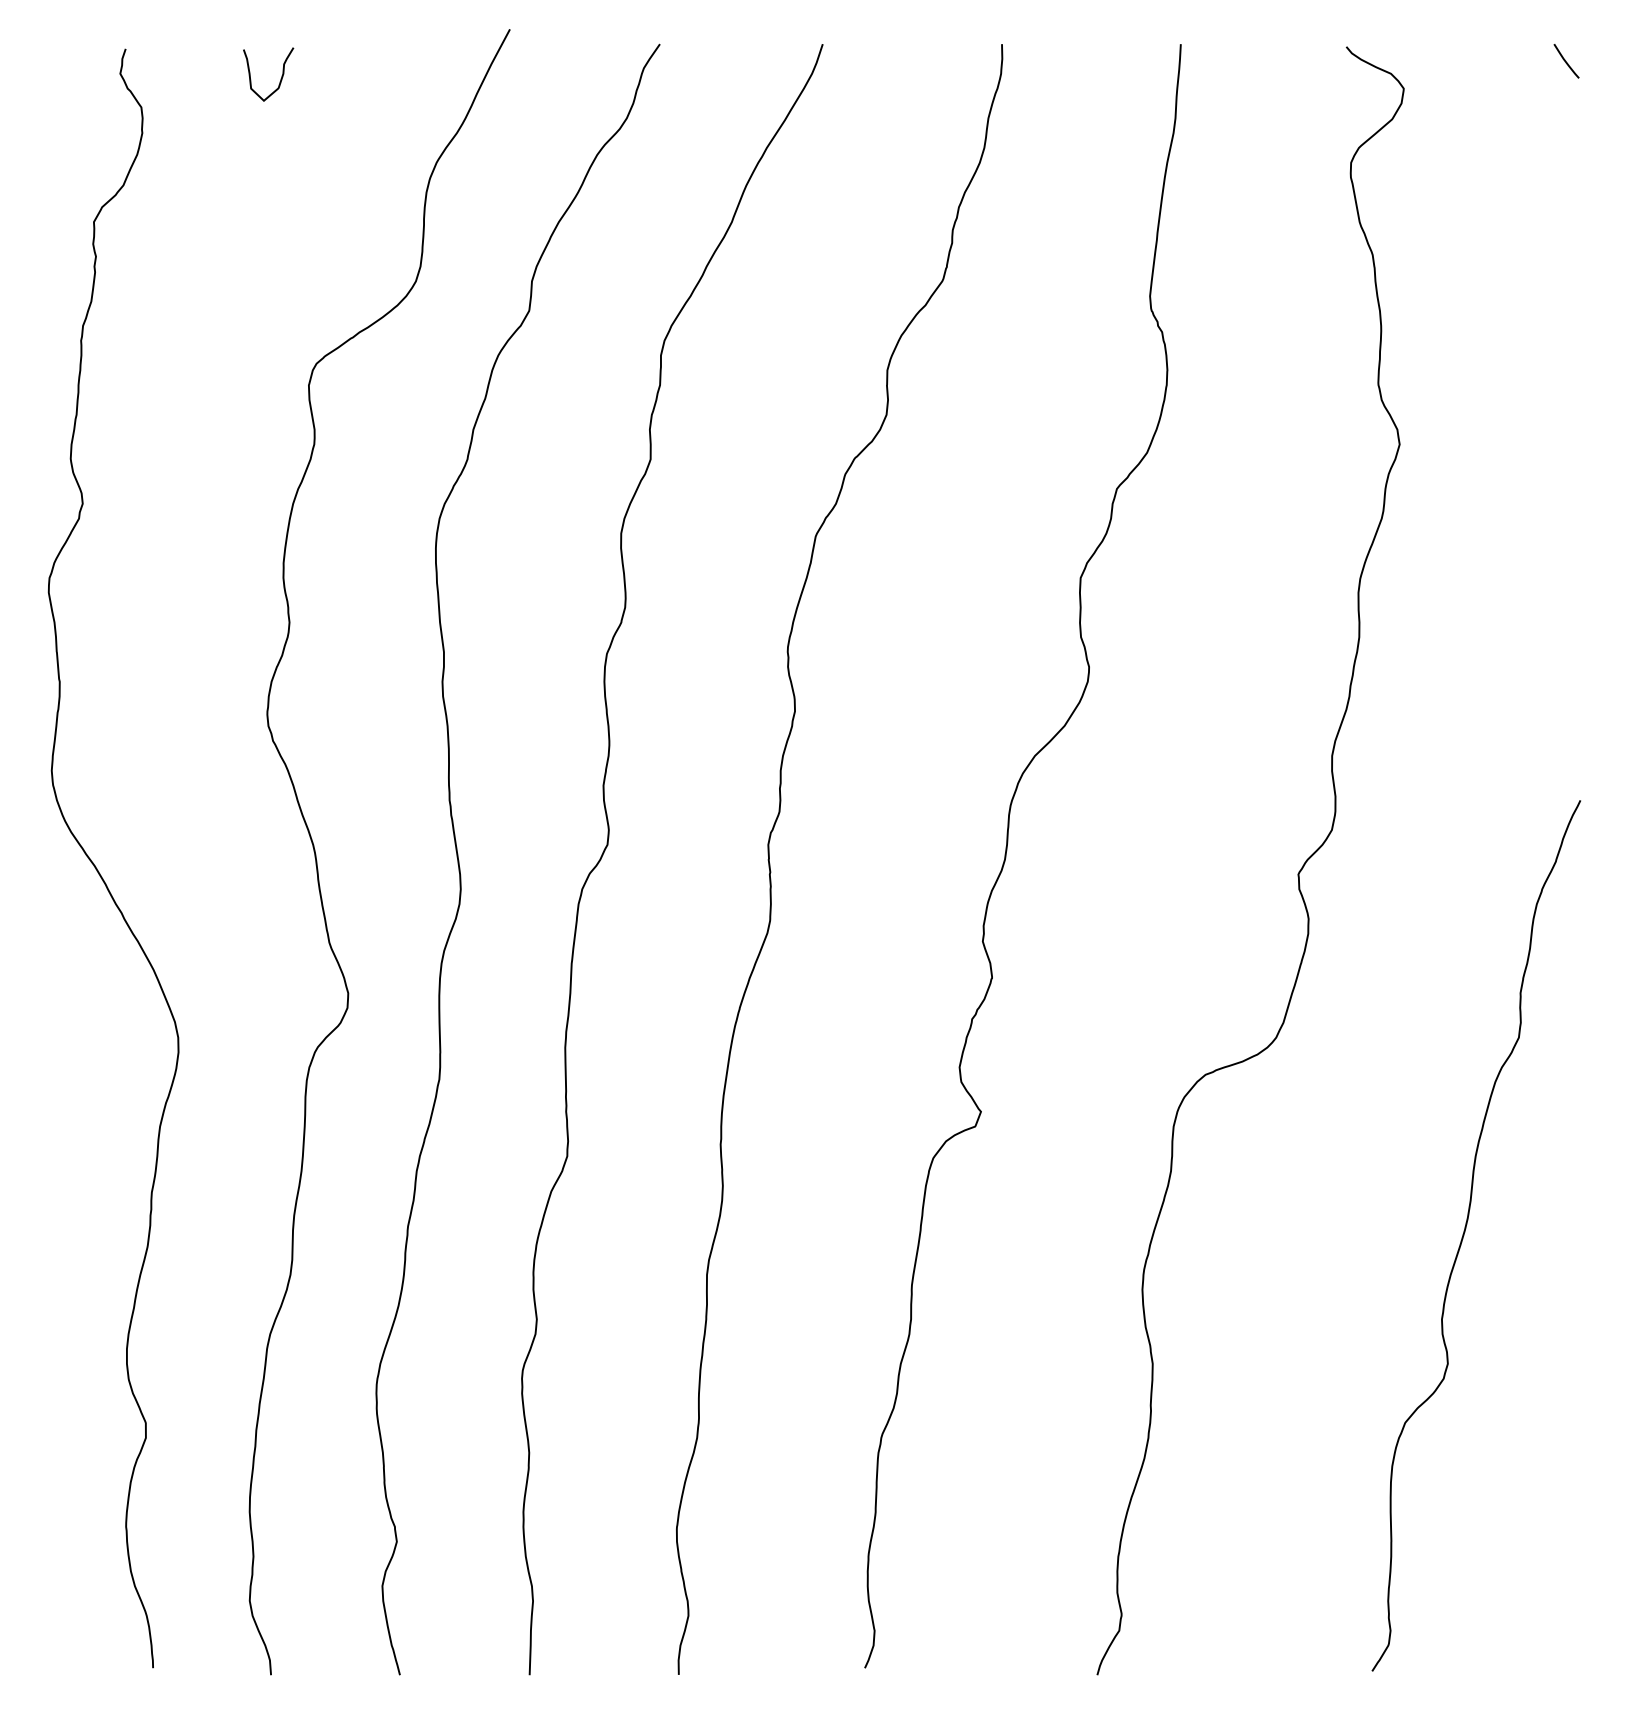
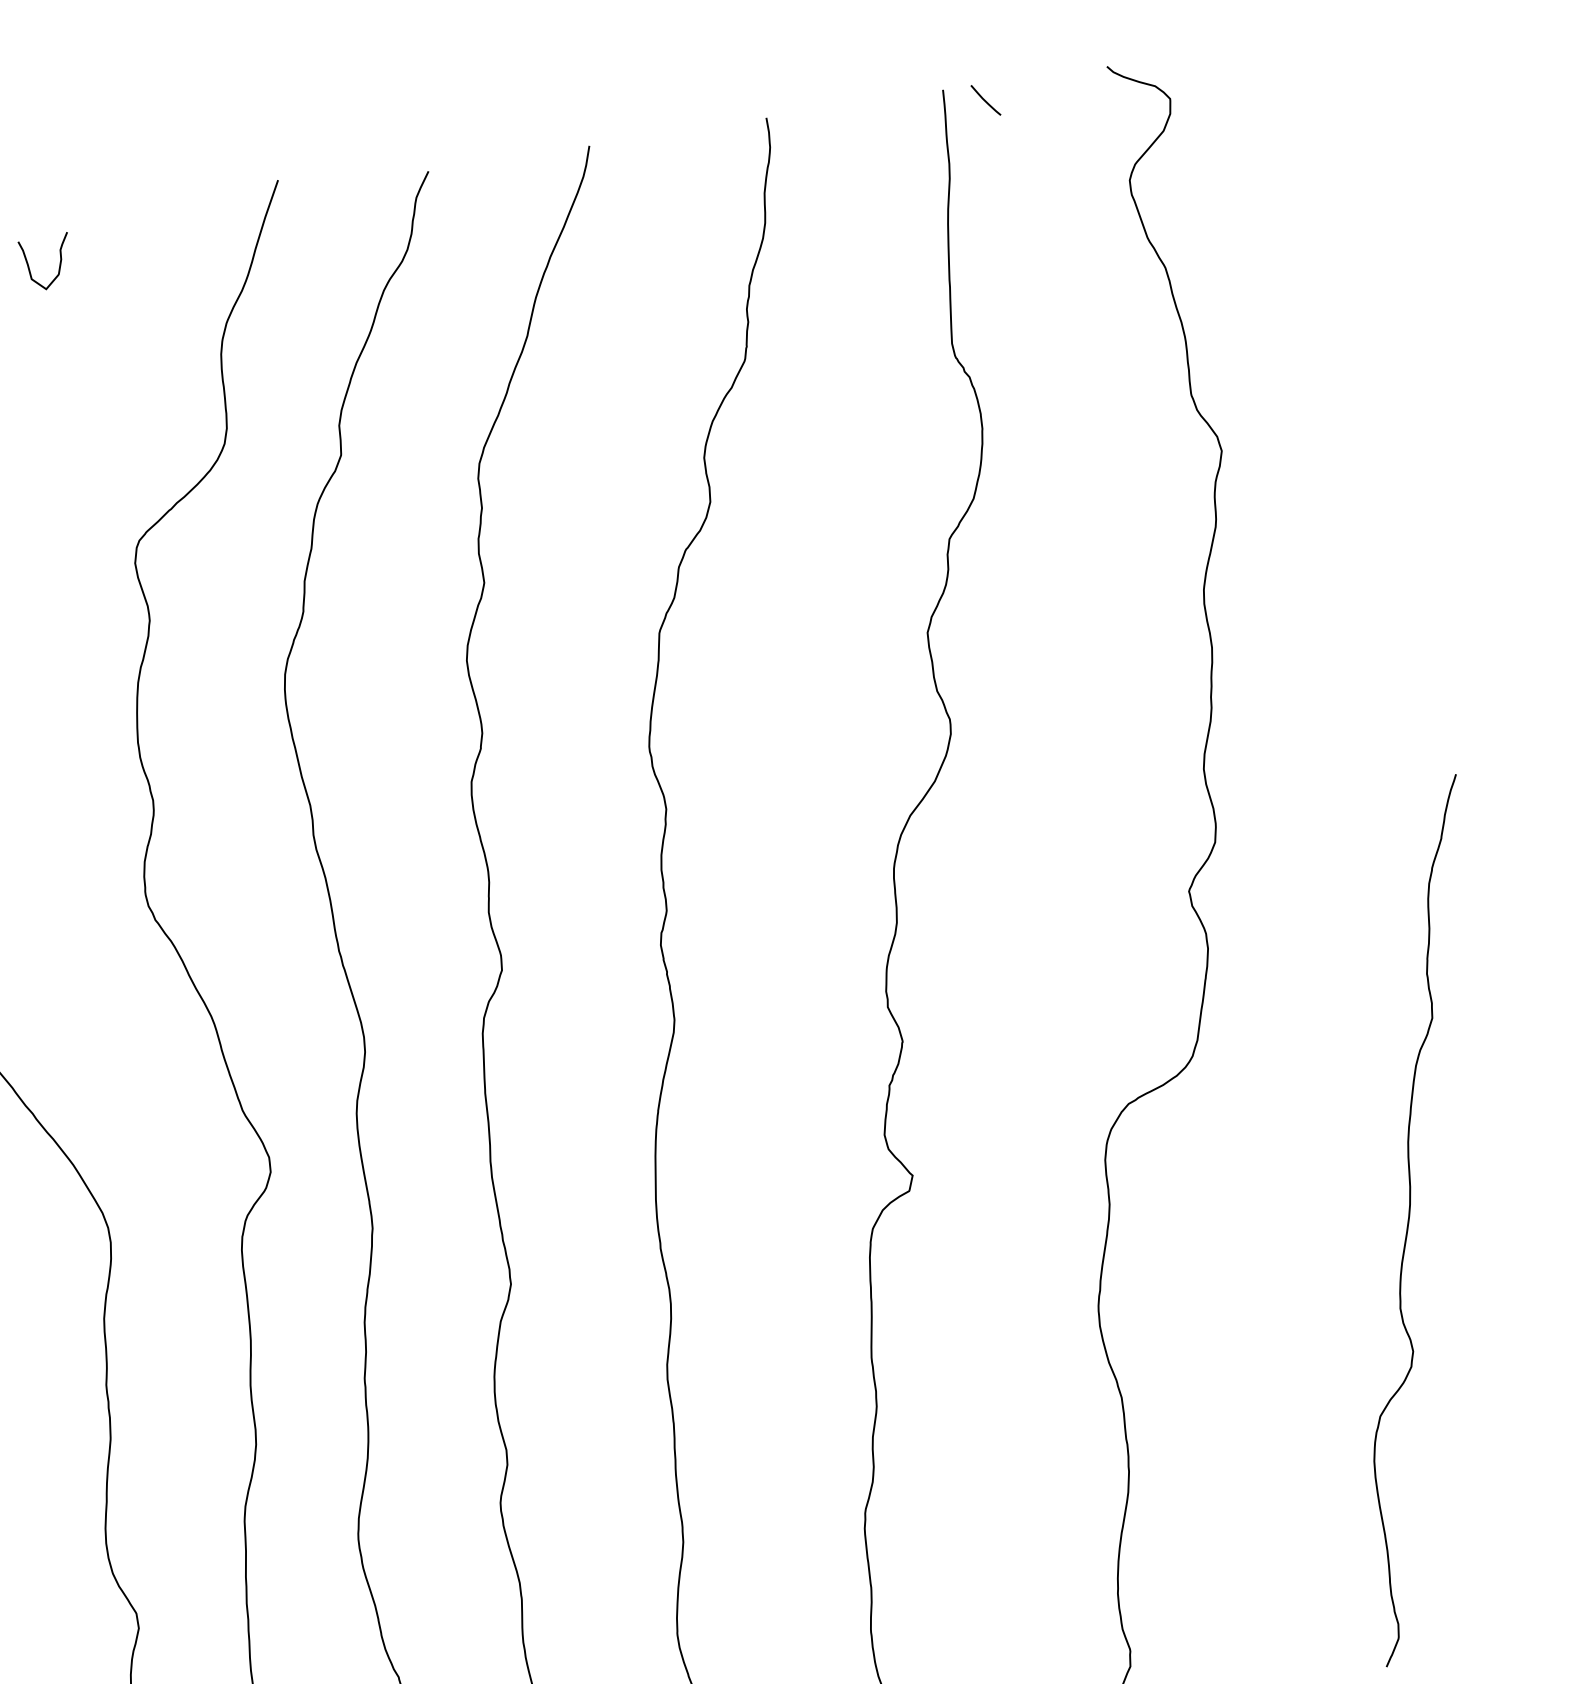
curve: (1566, 61) -> (985, 100), moved

